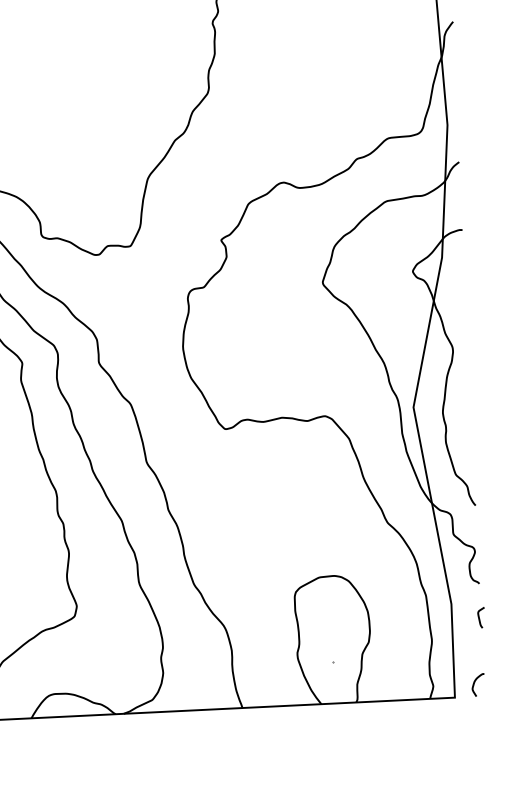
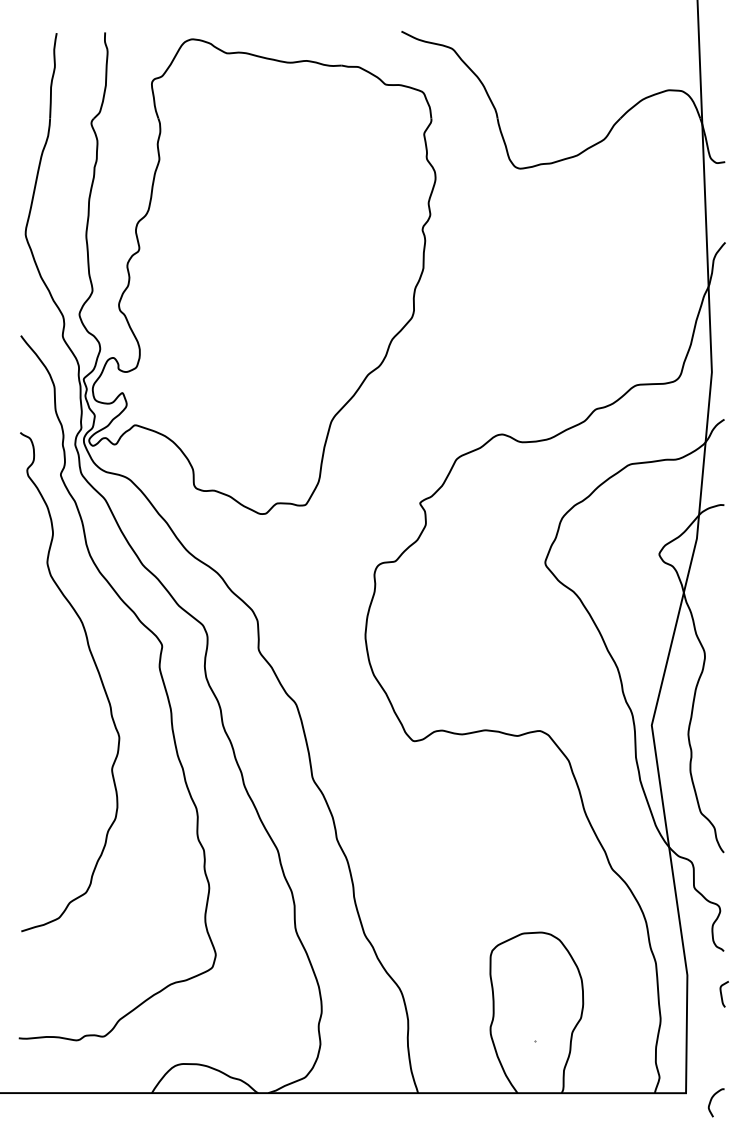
curve: (474, 685) -> (711, 1102), moved

